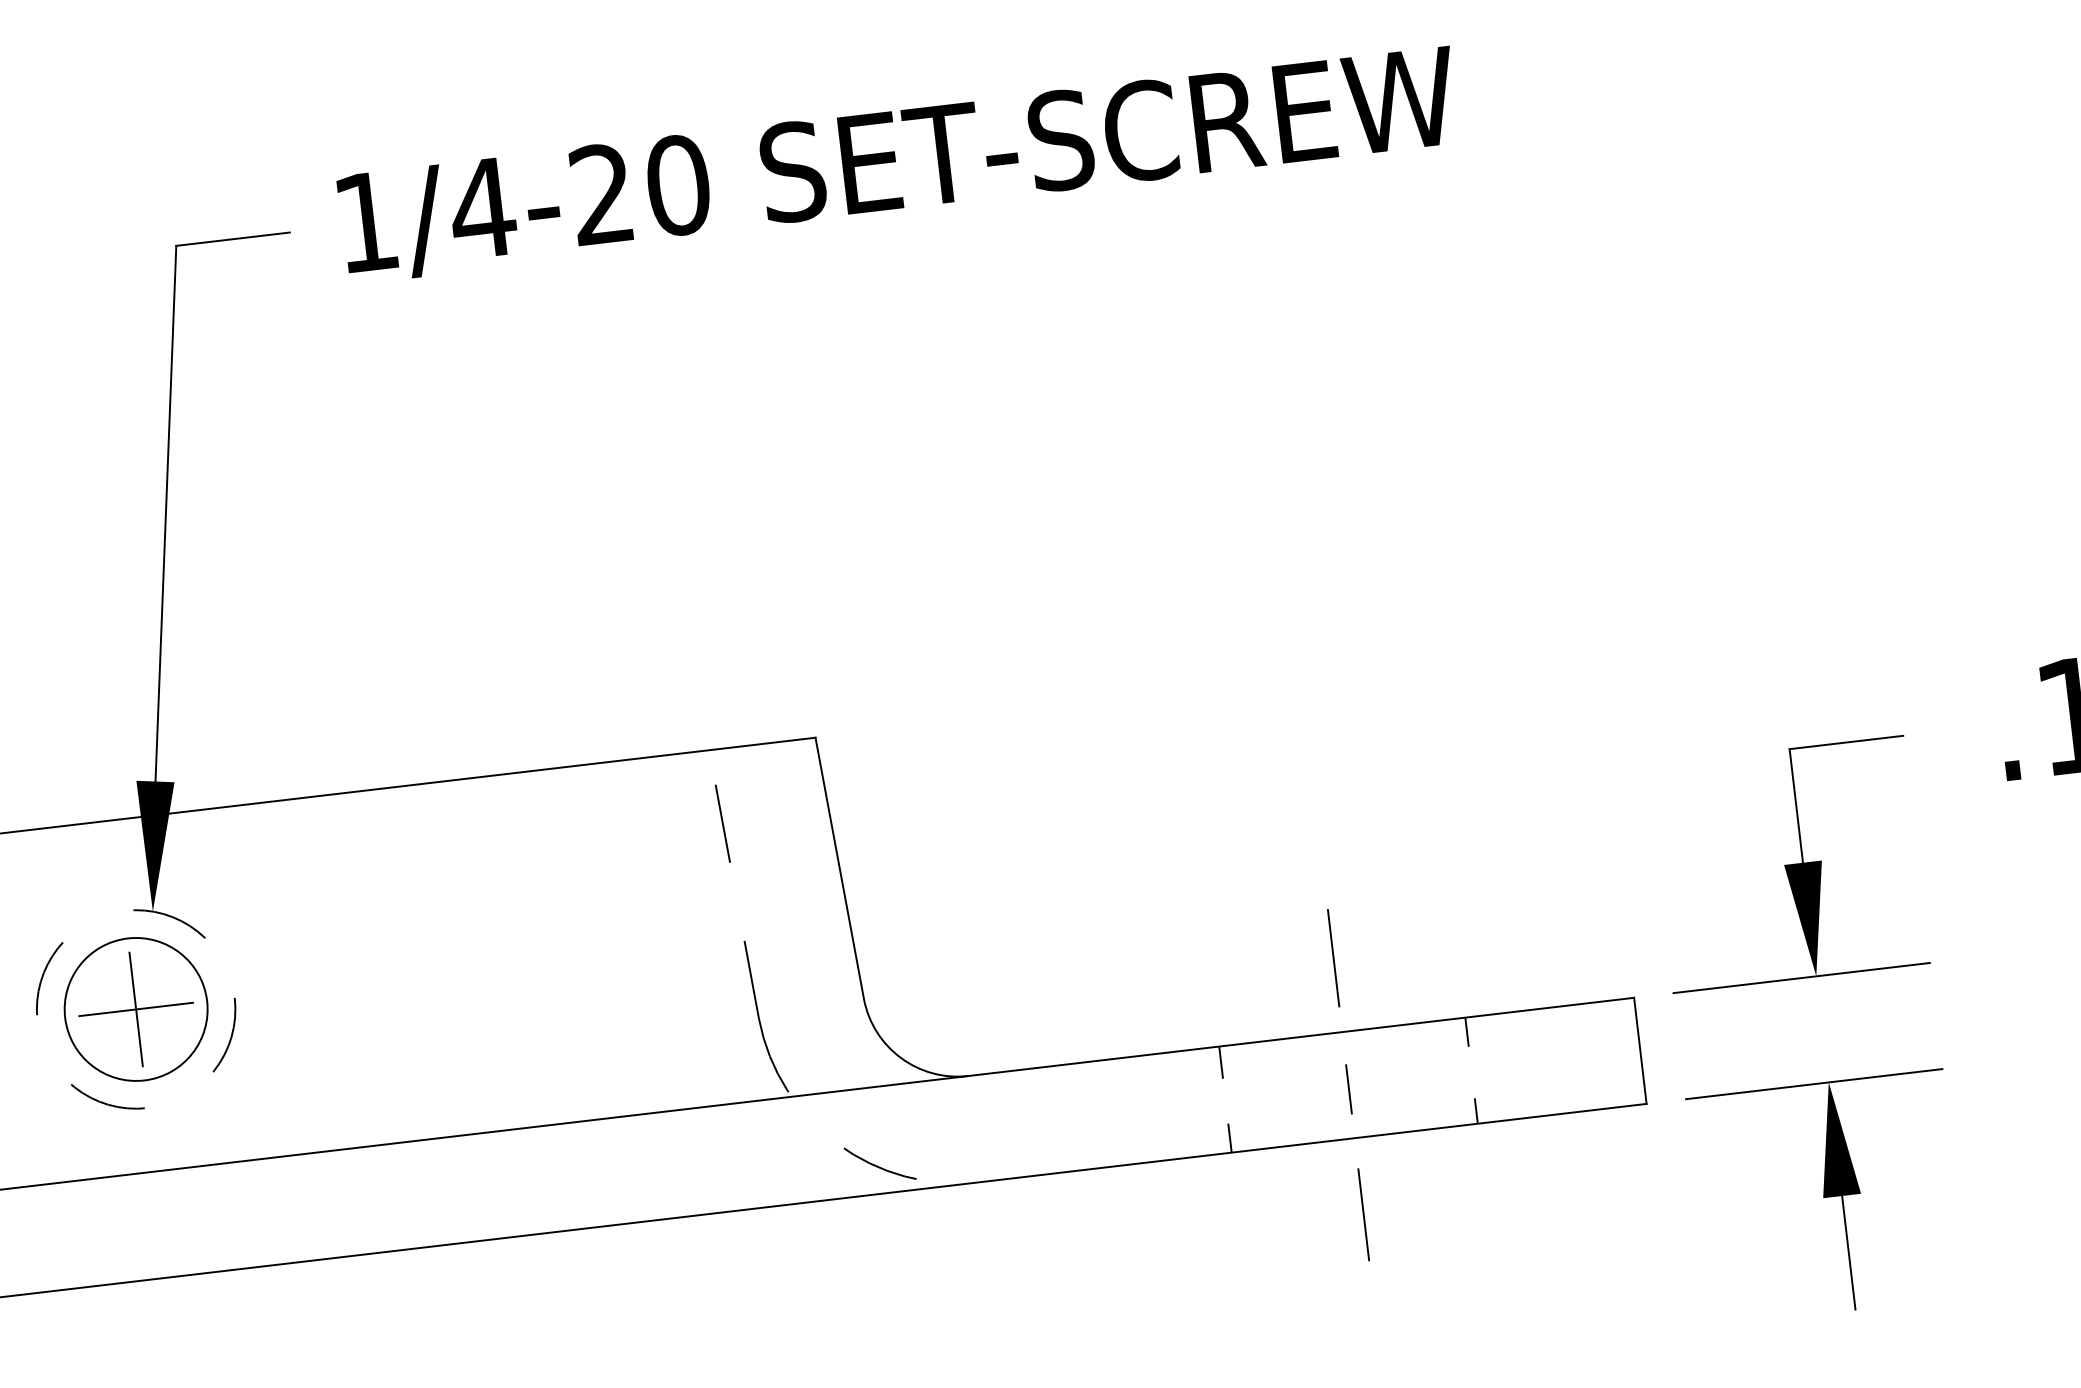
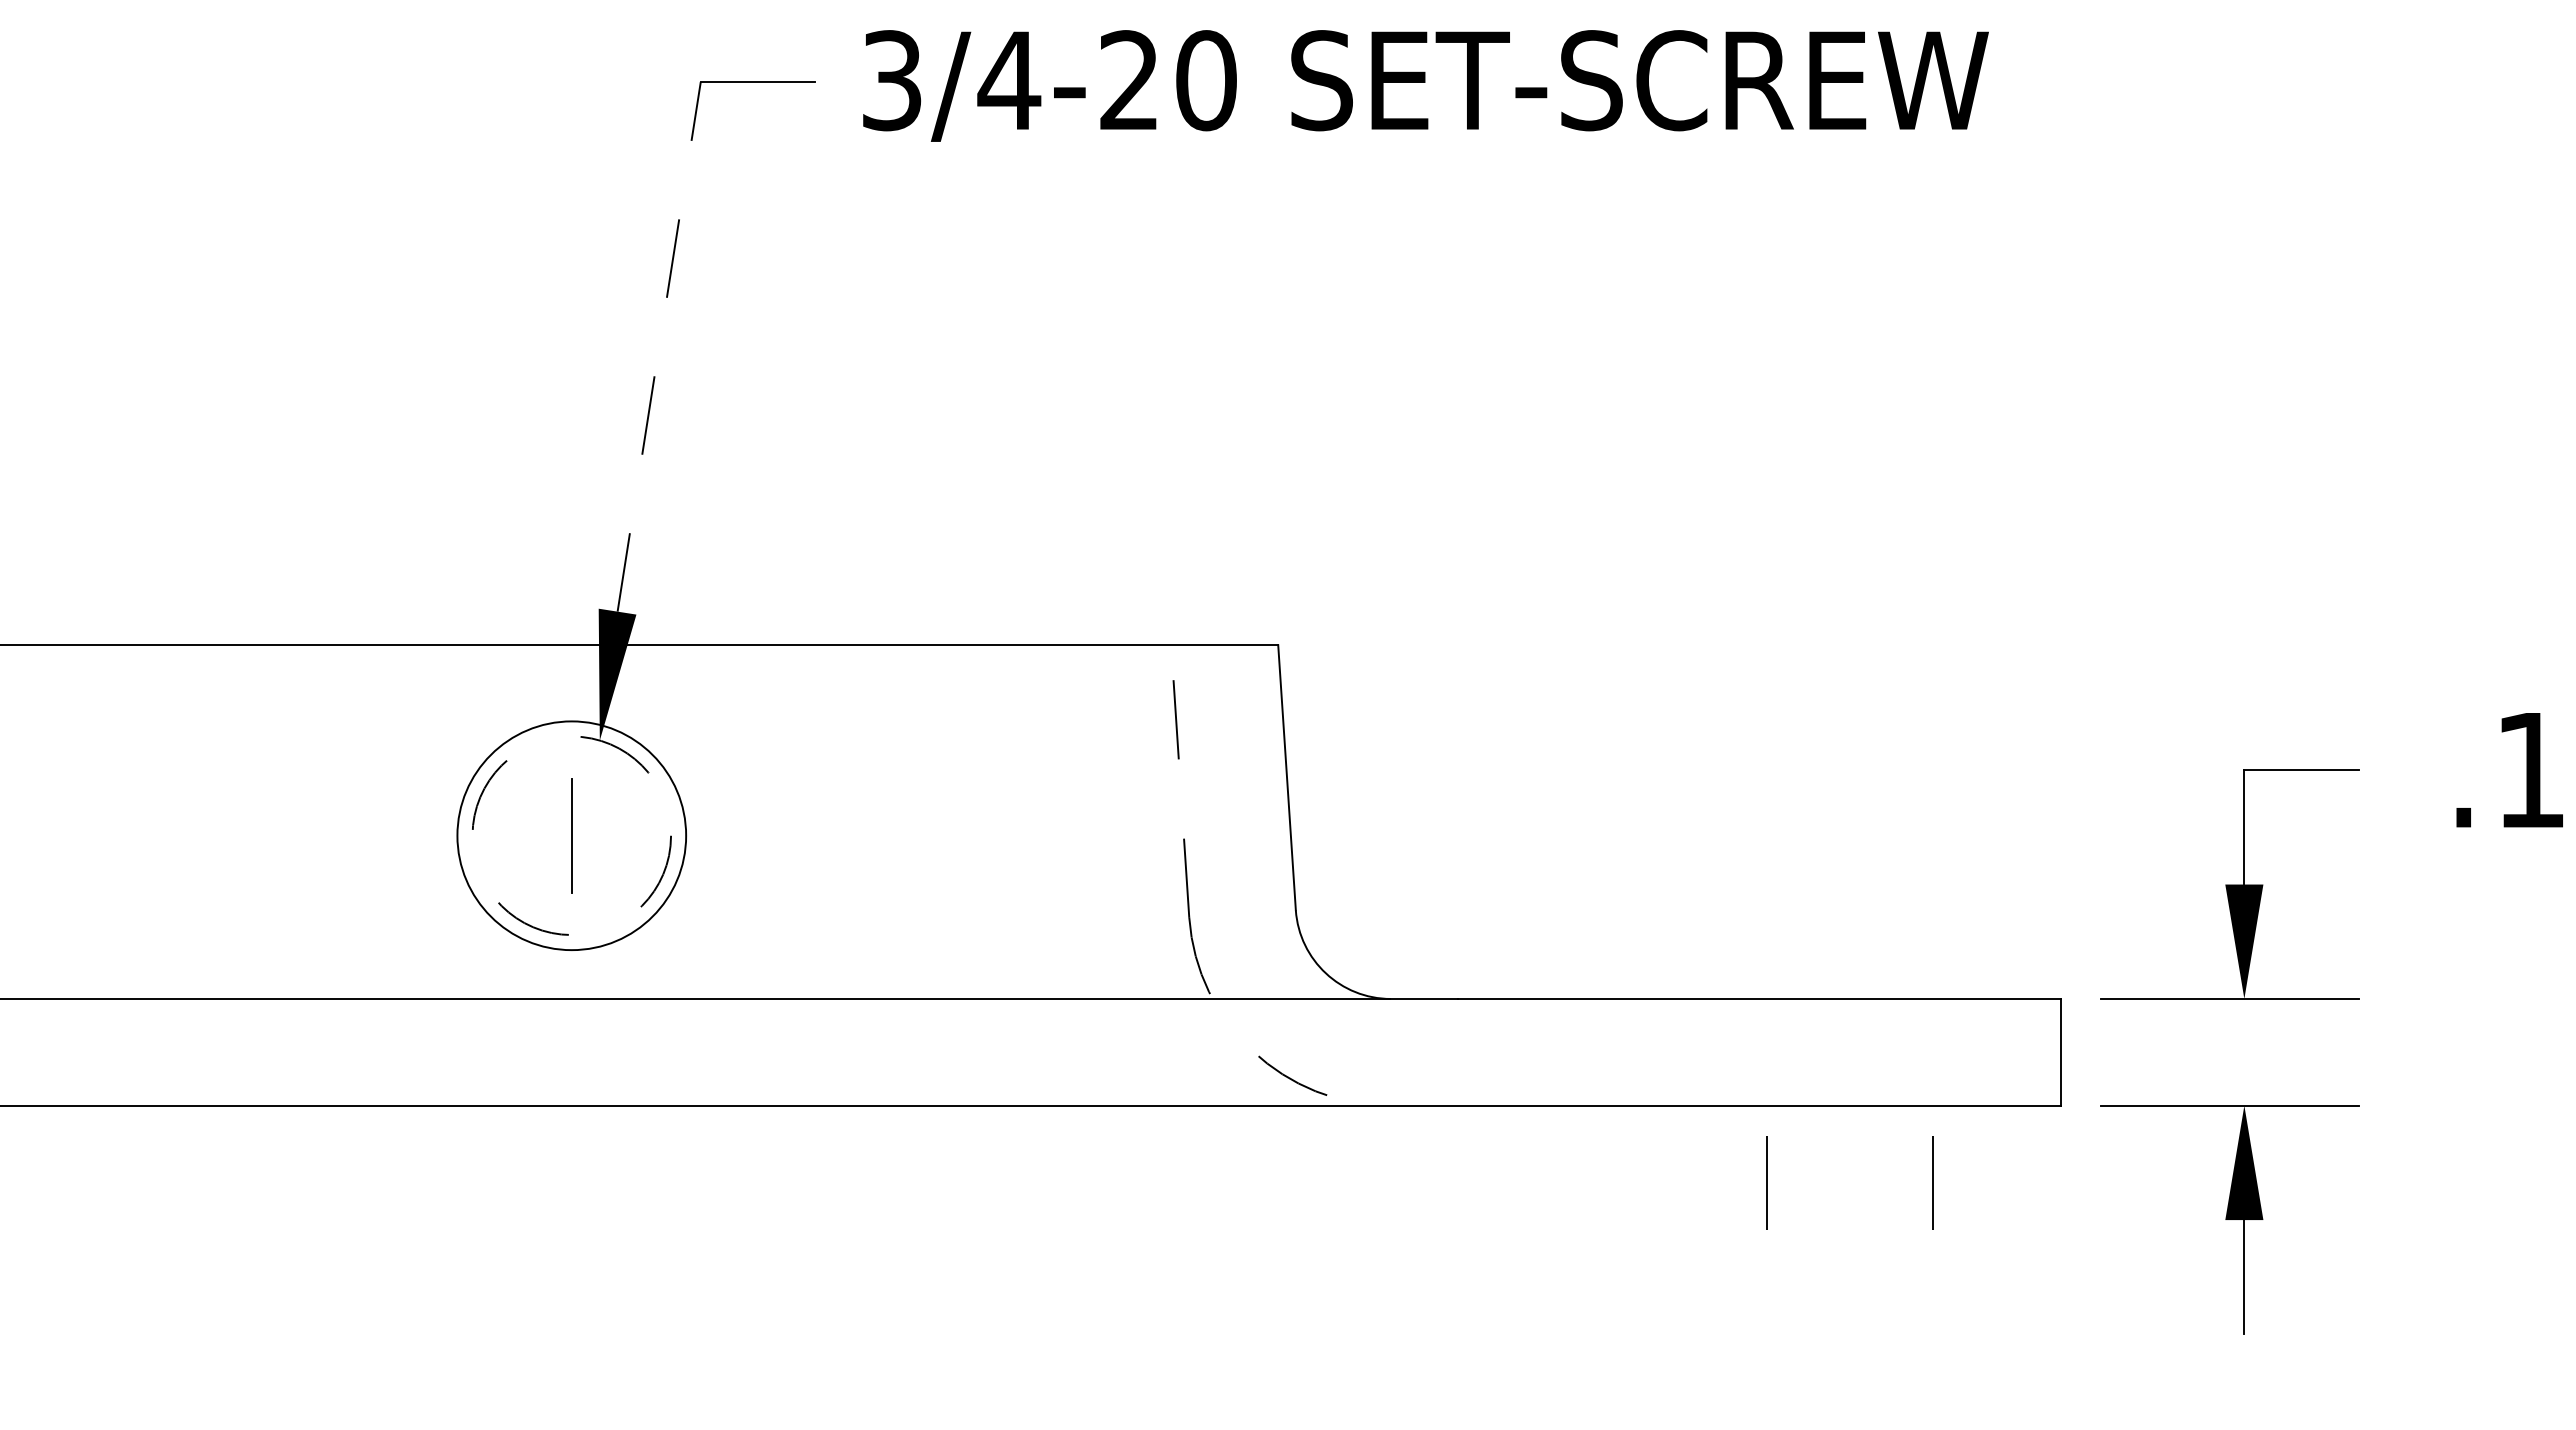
text: (366, 221) -> (892, 80), 1/4-20 -> 3/4-20
line: (166, 513) -> (659, 346), solid -> dashed
line: (1334, 958) -> (1767, 924), removed
circle: (135, 1009) -> (571, 835), size x1.6
line: (135, 1009) -> (571, 835), removed
line: (1466, 1032) -> (1890, 1013), removed
line: (1221, 1061) -> (1643, 1014), removed
line: (1348, 1089) -> (1766, 1056), removed
line: (1475, 1110) -> (1890, 1092), removed
line: (1230, 1137) -> (1643, 1090), removed
line: (1528, 1195) -> (1932, 1182), added

